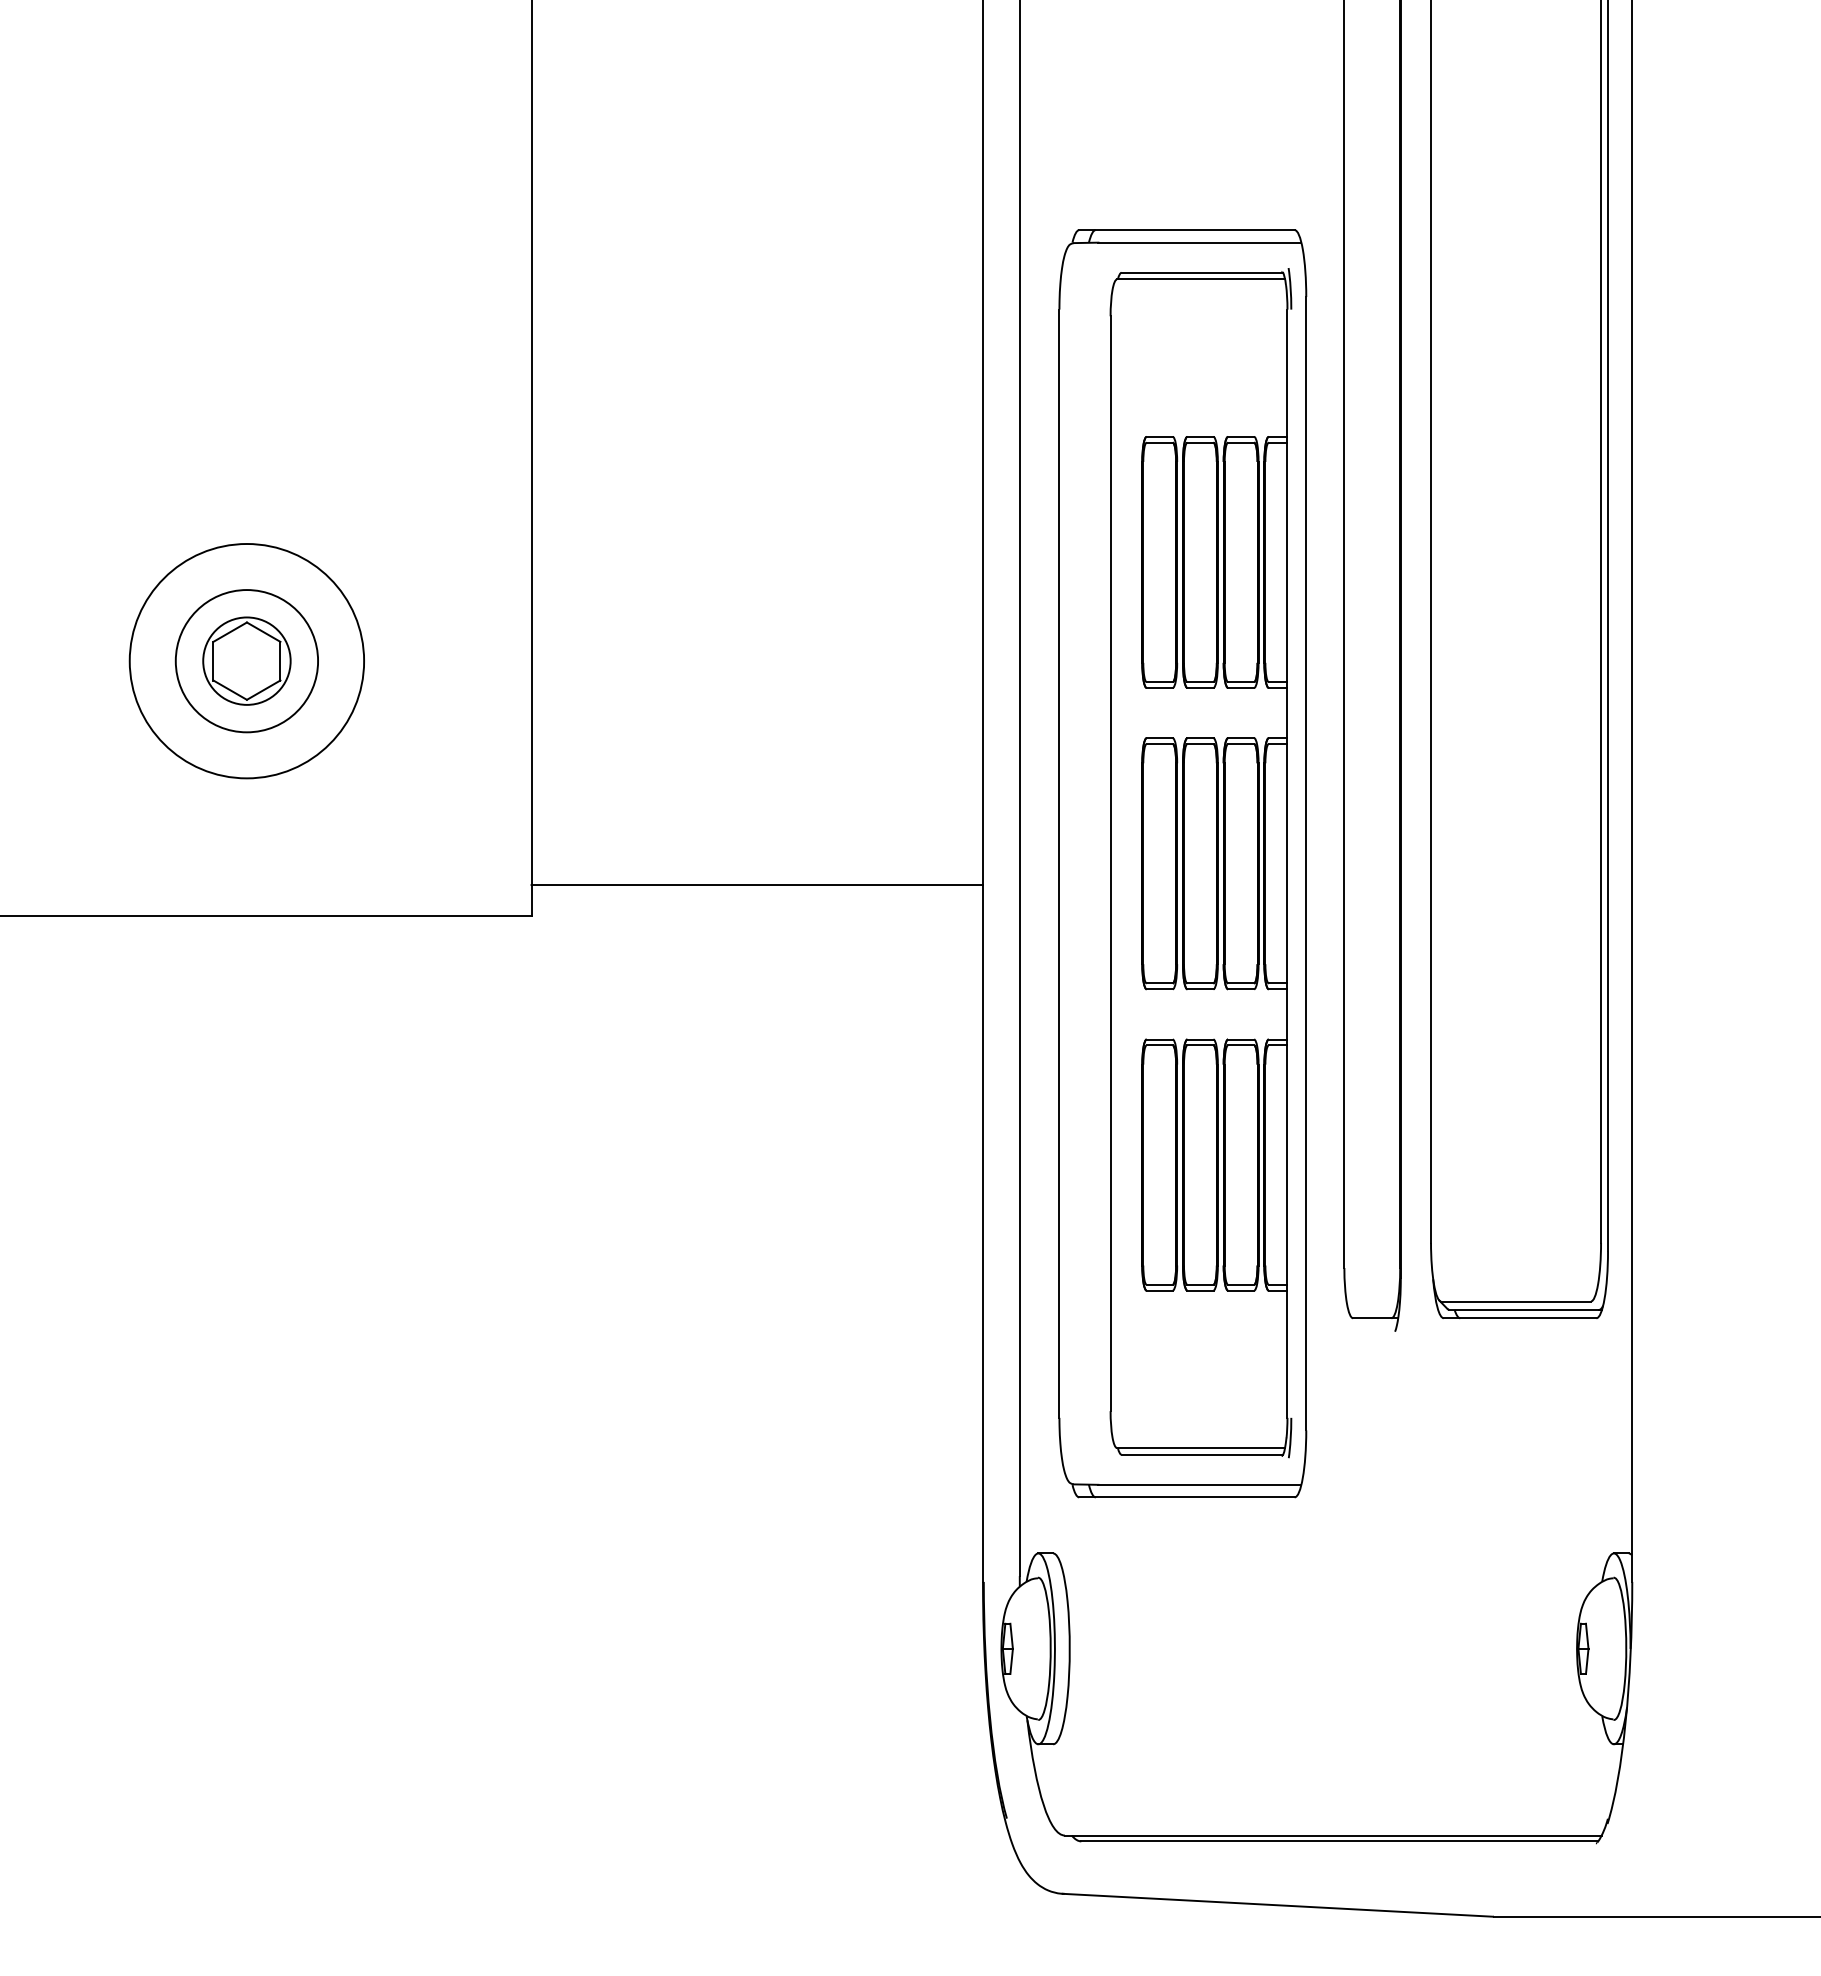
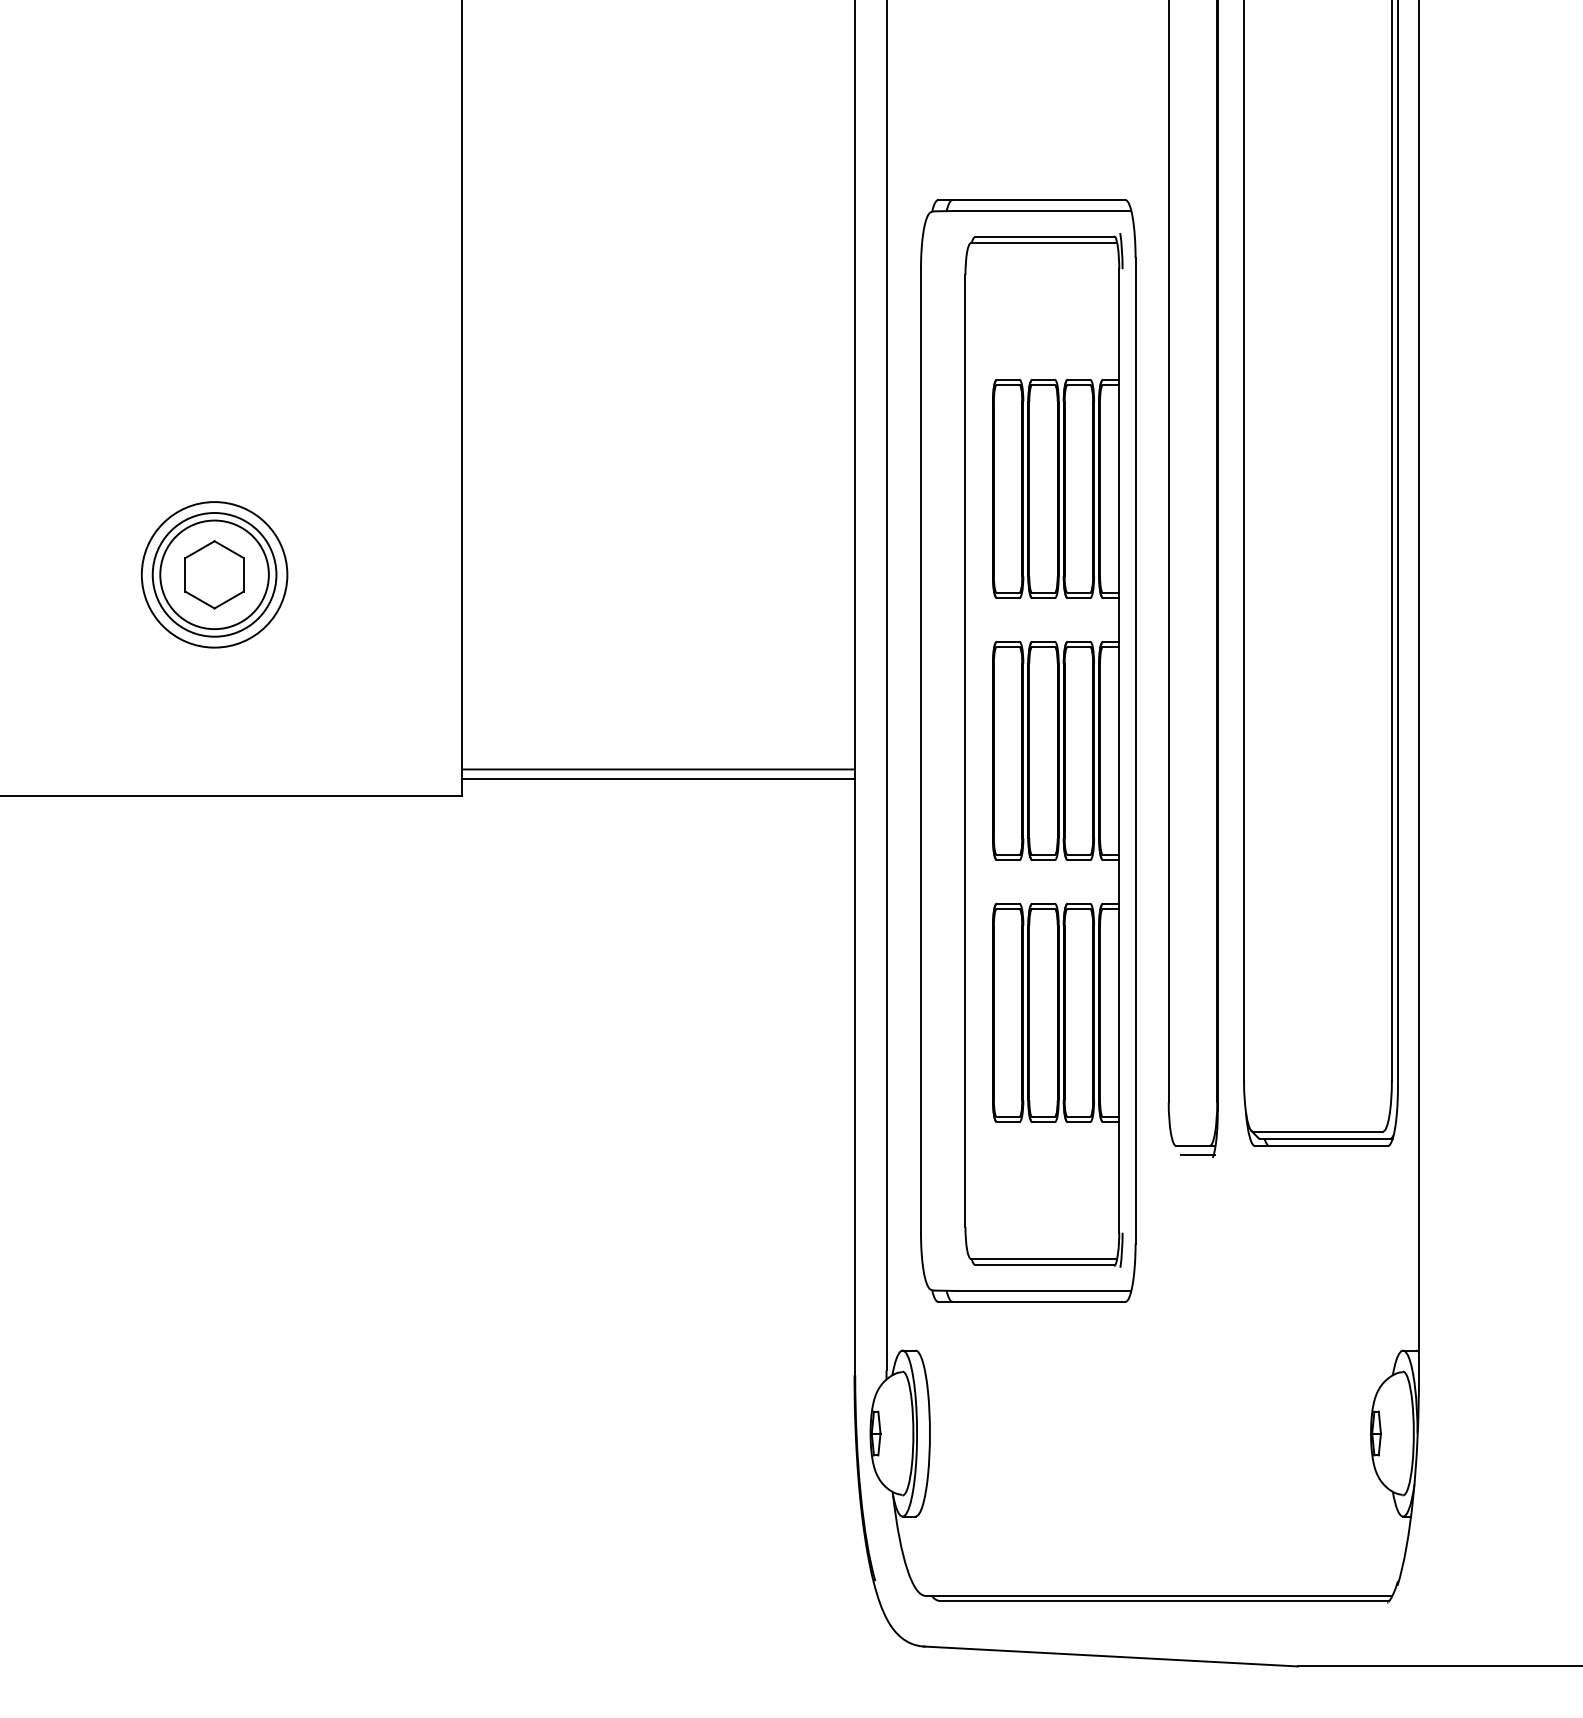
circle: (246, 660) -> (214, 574), size x0.71
circle: (246, 660) -> (214, 574), size x1.43
line: (757, 895) -> (658, 778), added
line: (1377, 1327) -> (1197, 1154), added

